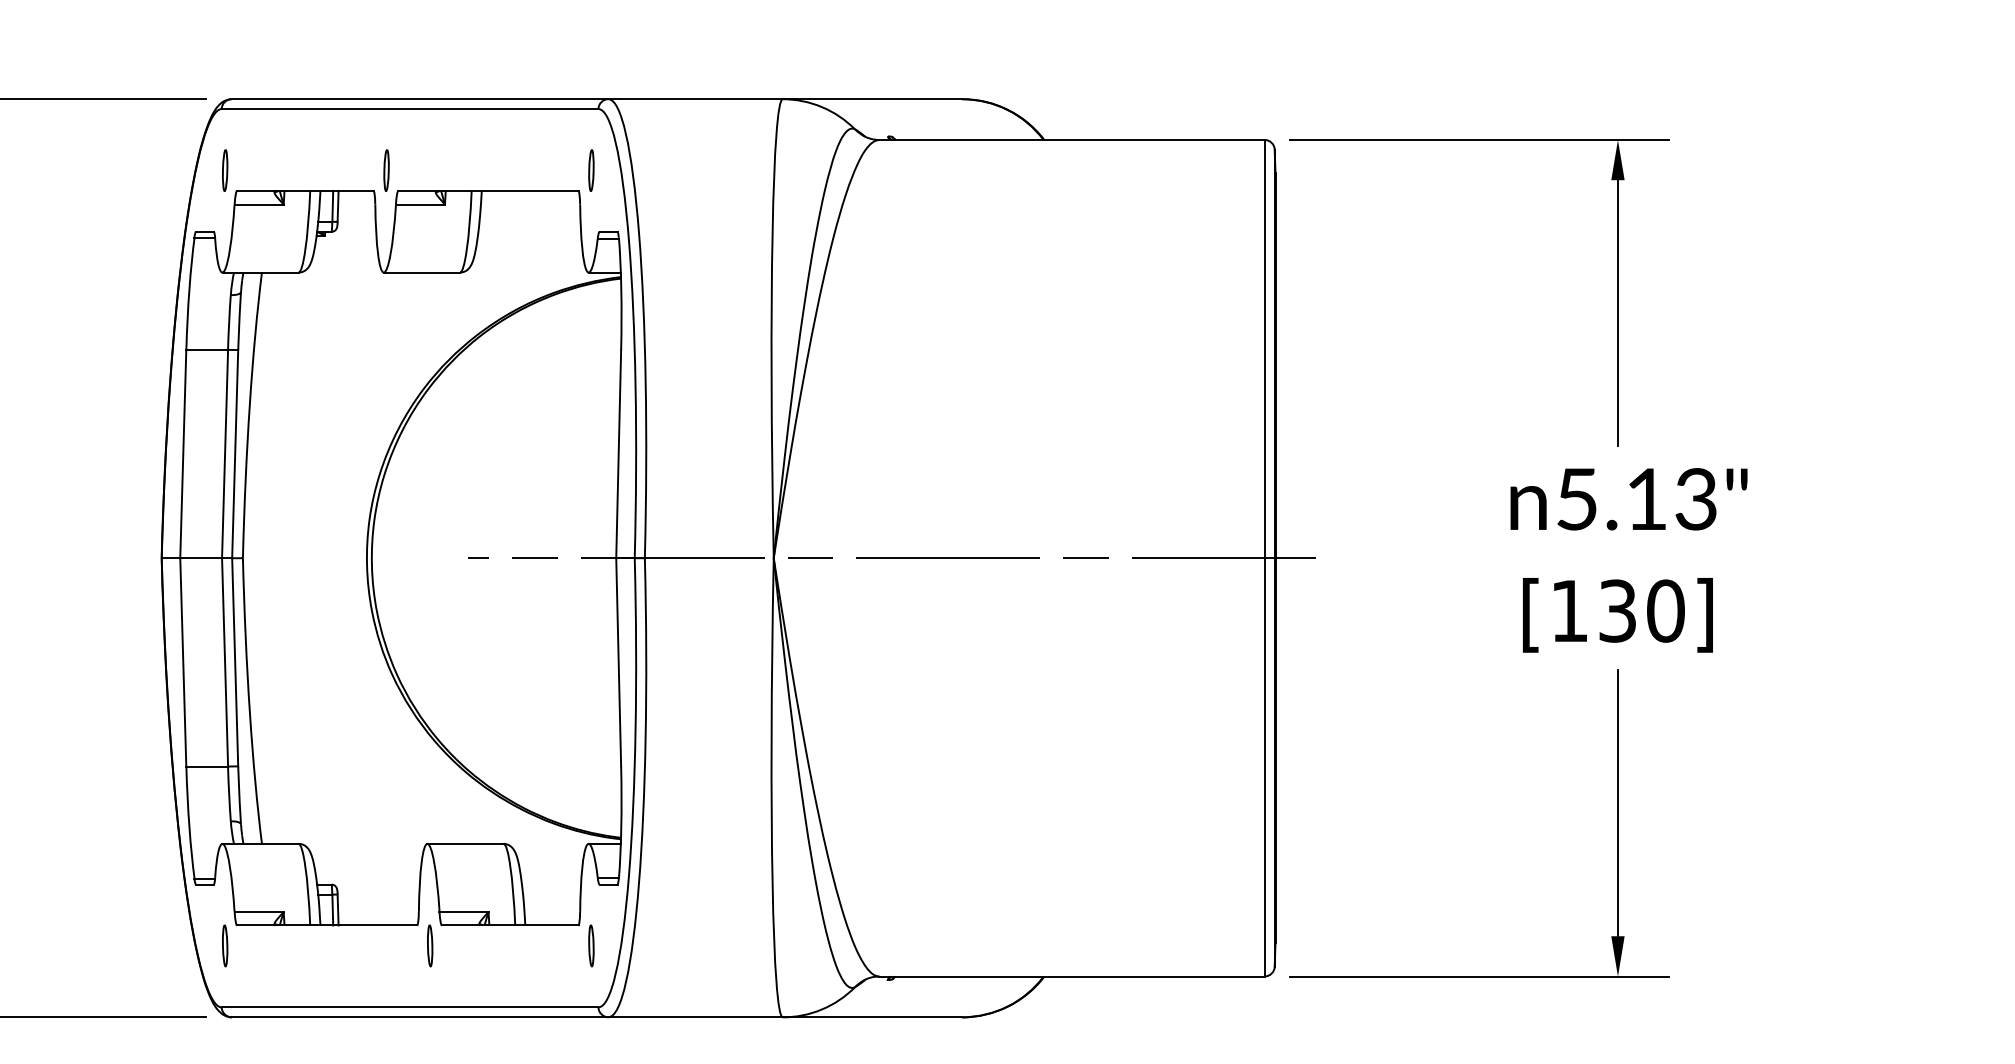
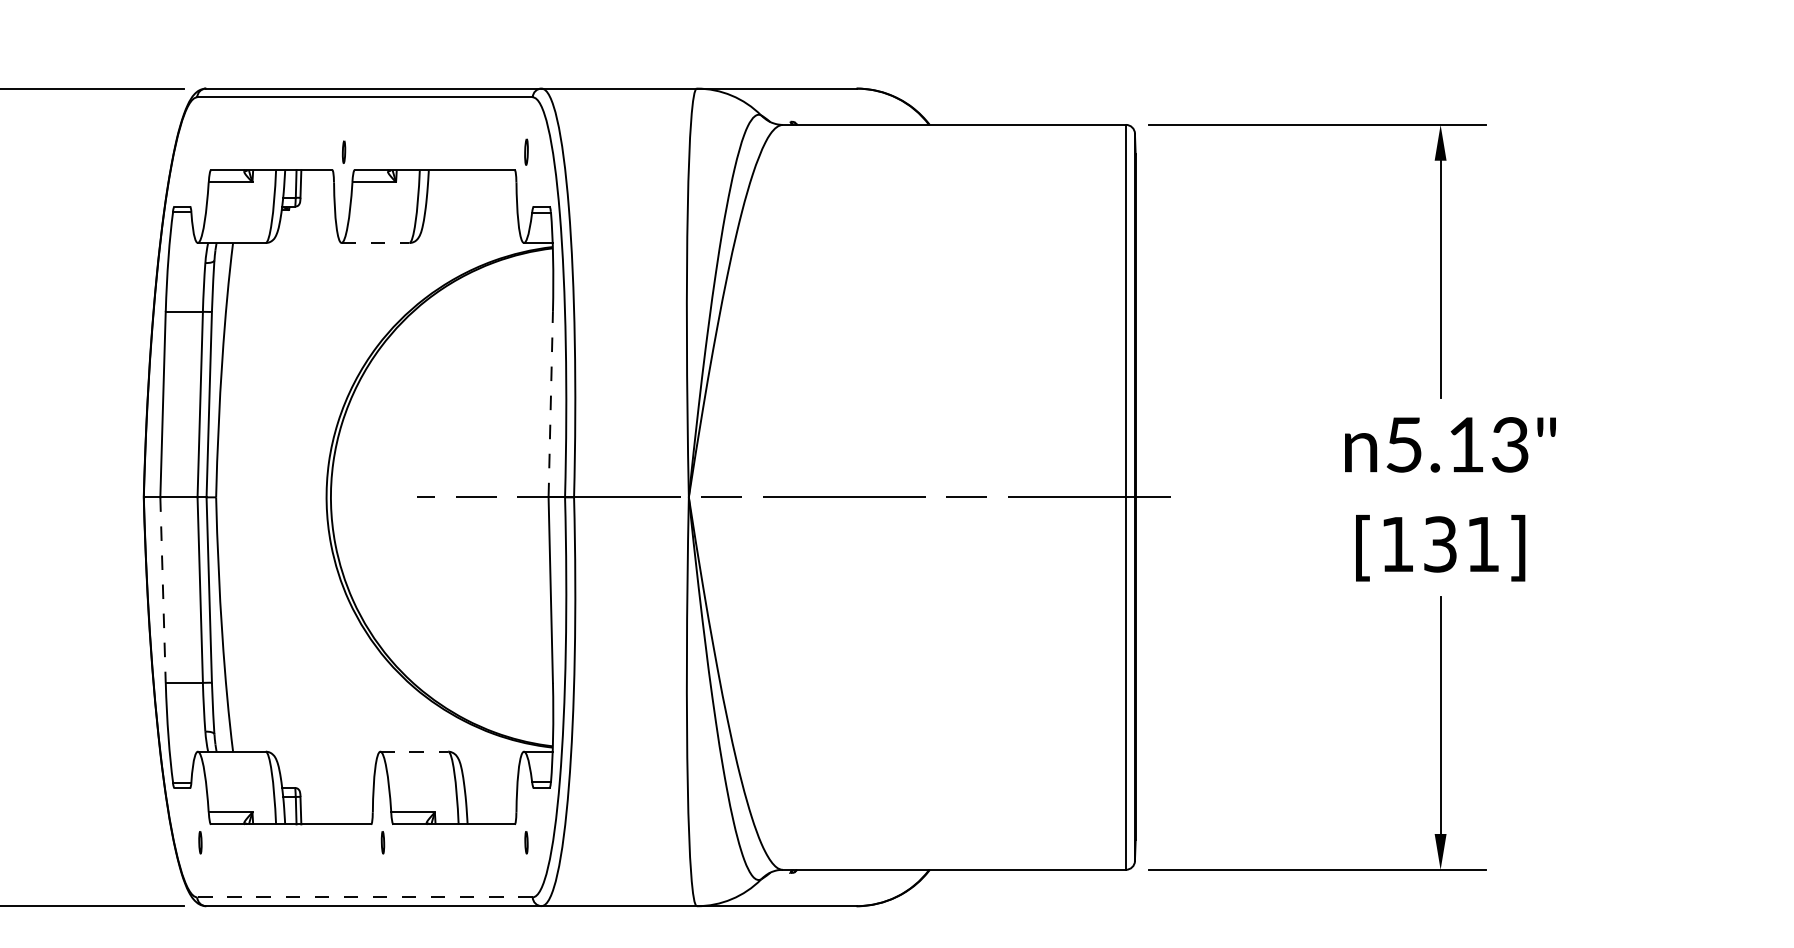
part: (225, 170) -> (200, 152), removed
part: (386, 170) -> (343, 152), size x0.6
part: (591, 170) -> (526, 152), size x0.7
line: (422, 272) -> (376, 242), solid -> dashed
line: (618, 453) -> (550, 404), solid -> dashed
text: (1665, 610) -> (1482, 543), [130] -> [131]
line: (183, 662) -> (163, 590), solid -> dashed
line: (466, 843) -> (415, 751), solid -> dashed
part: (225, 945) -> (200, 842), size x0.6
part: (430, 945) -> (383, 842), size x0.6
part: (591, 945) -> (526, 842), size x0.6
line: (409, 1007) -> (364, 897), solid -> dashed

